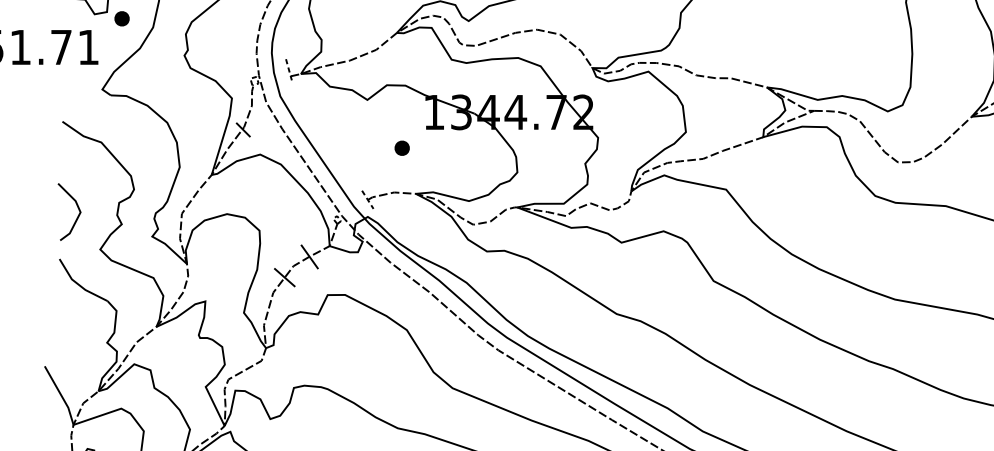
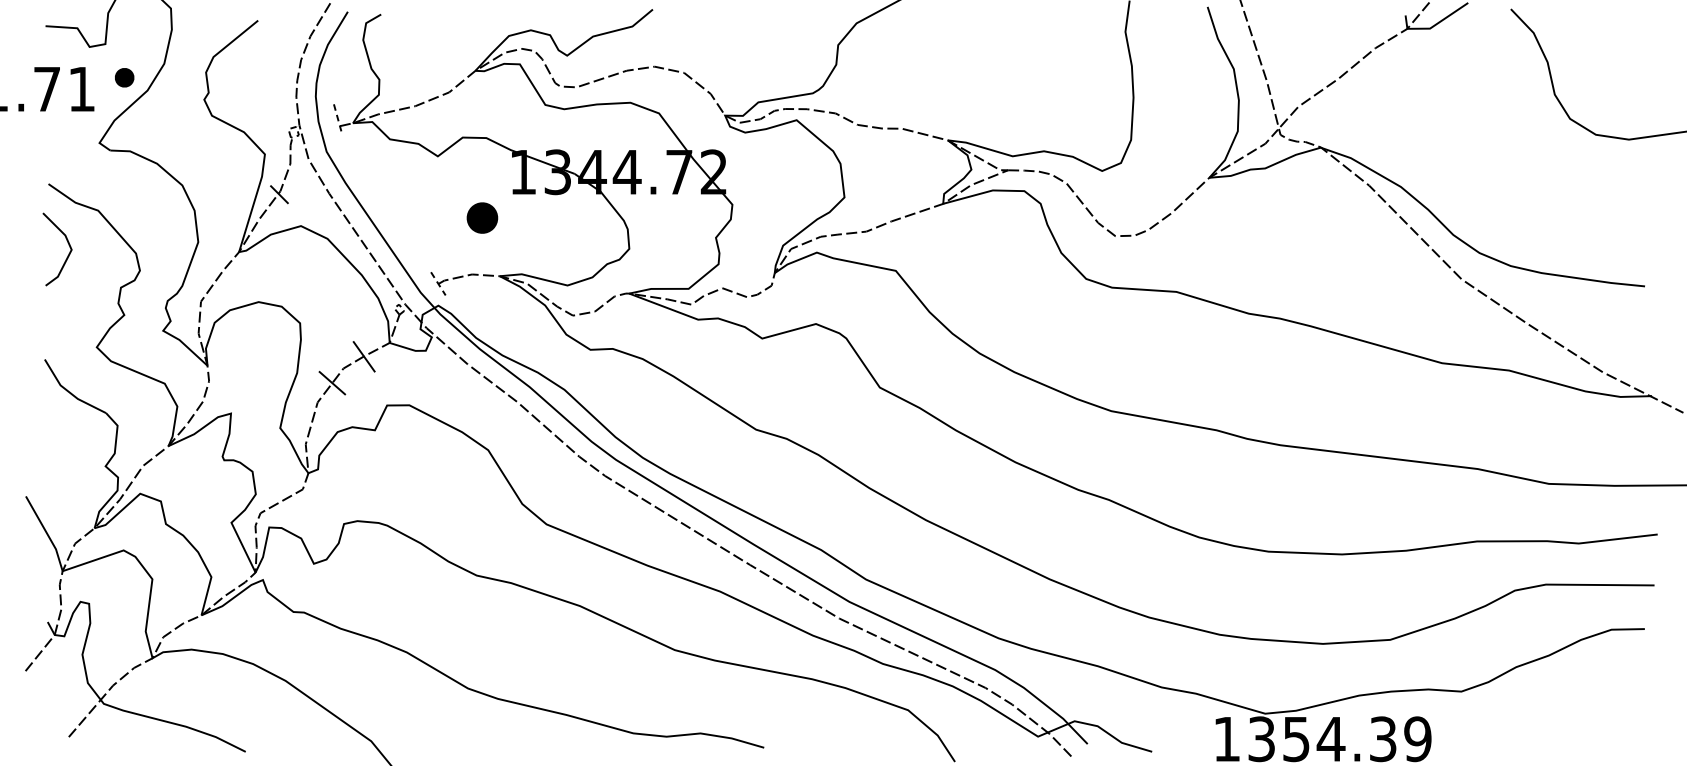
part: (121, 18) -> (124, 77), moved
part: (401, 147) -> (481, 217), size x1.6
line: (77, 207) -> (67, 243), moved

